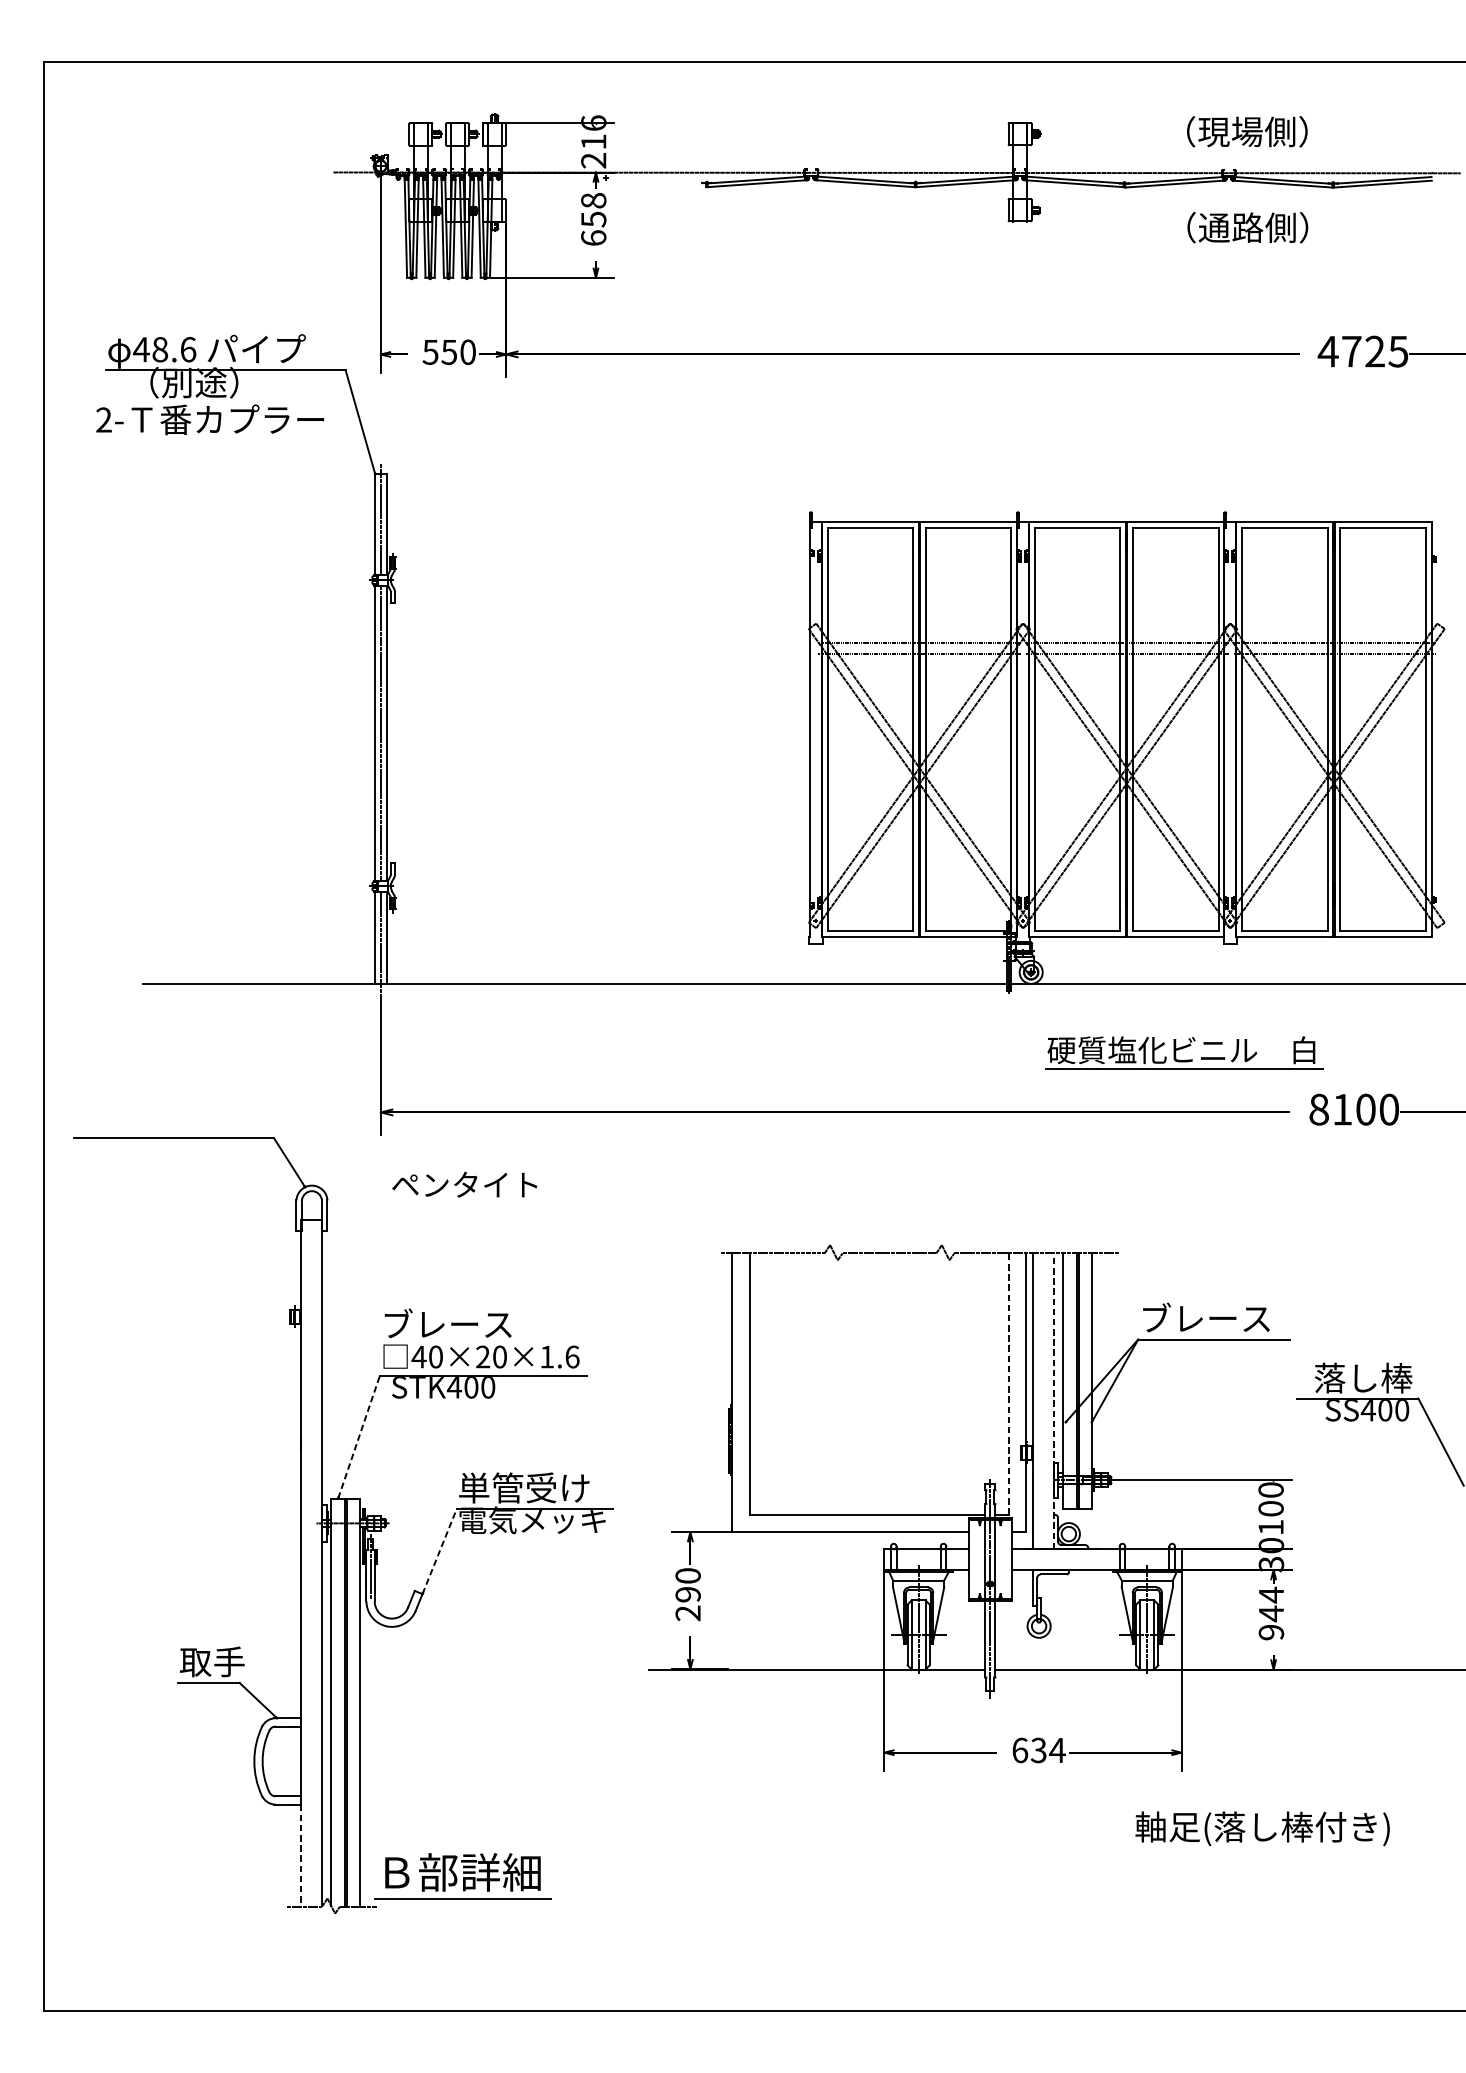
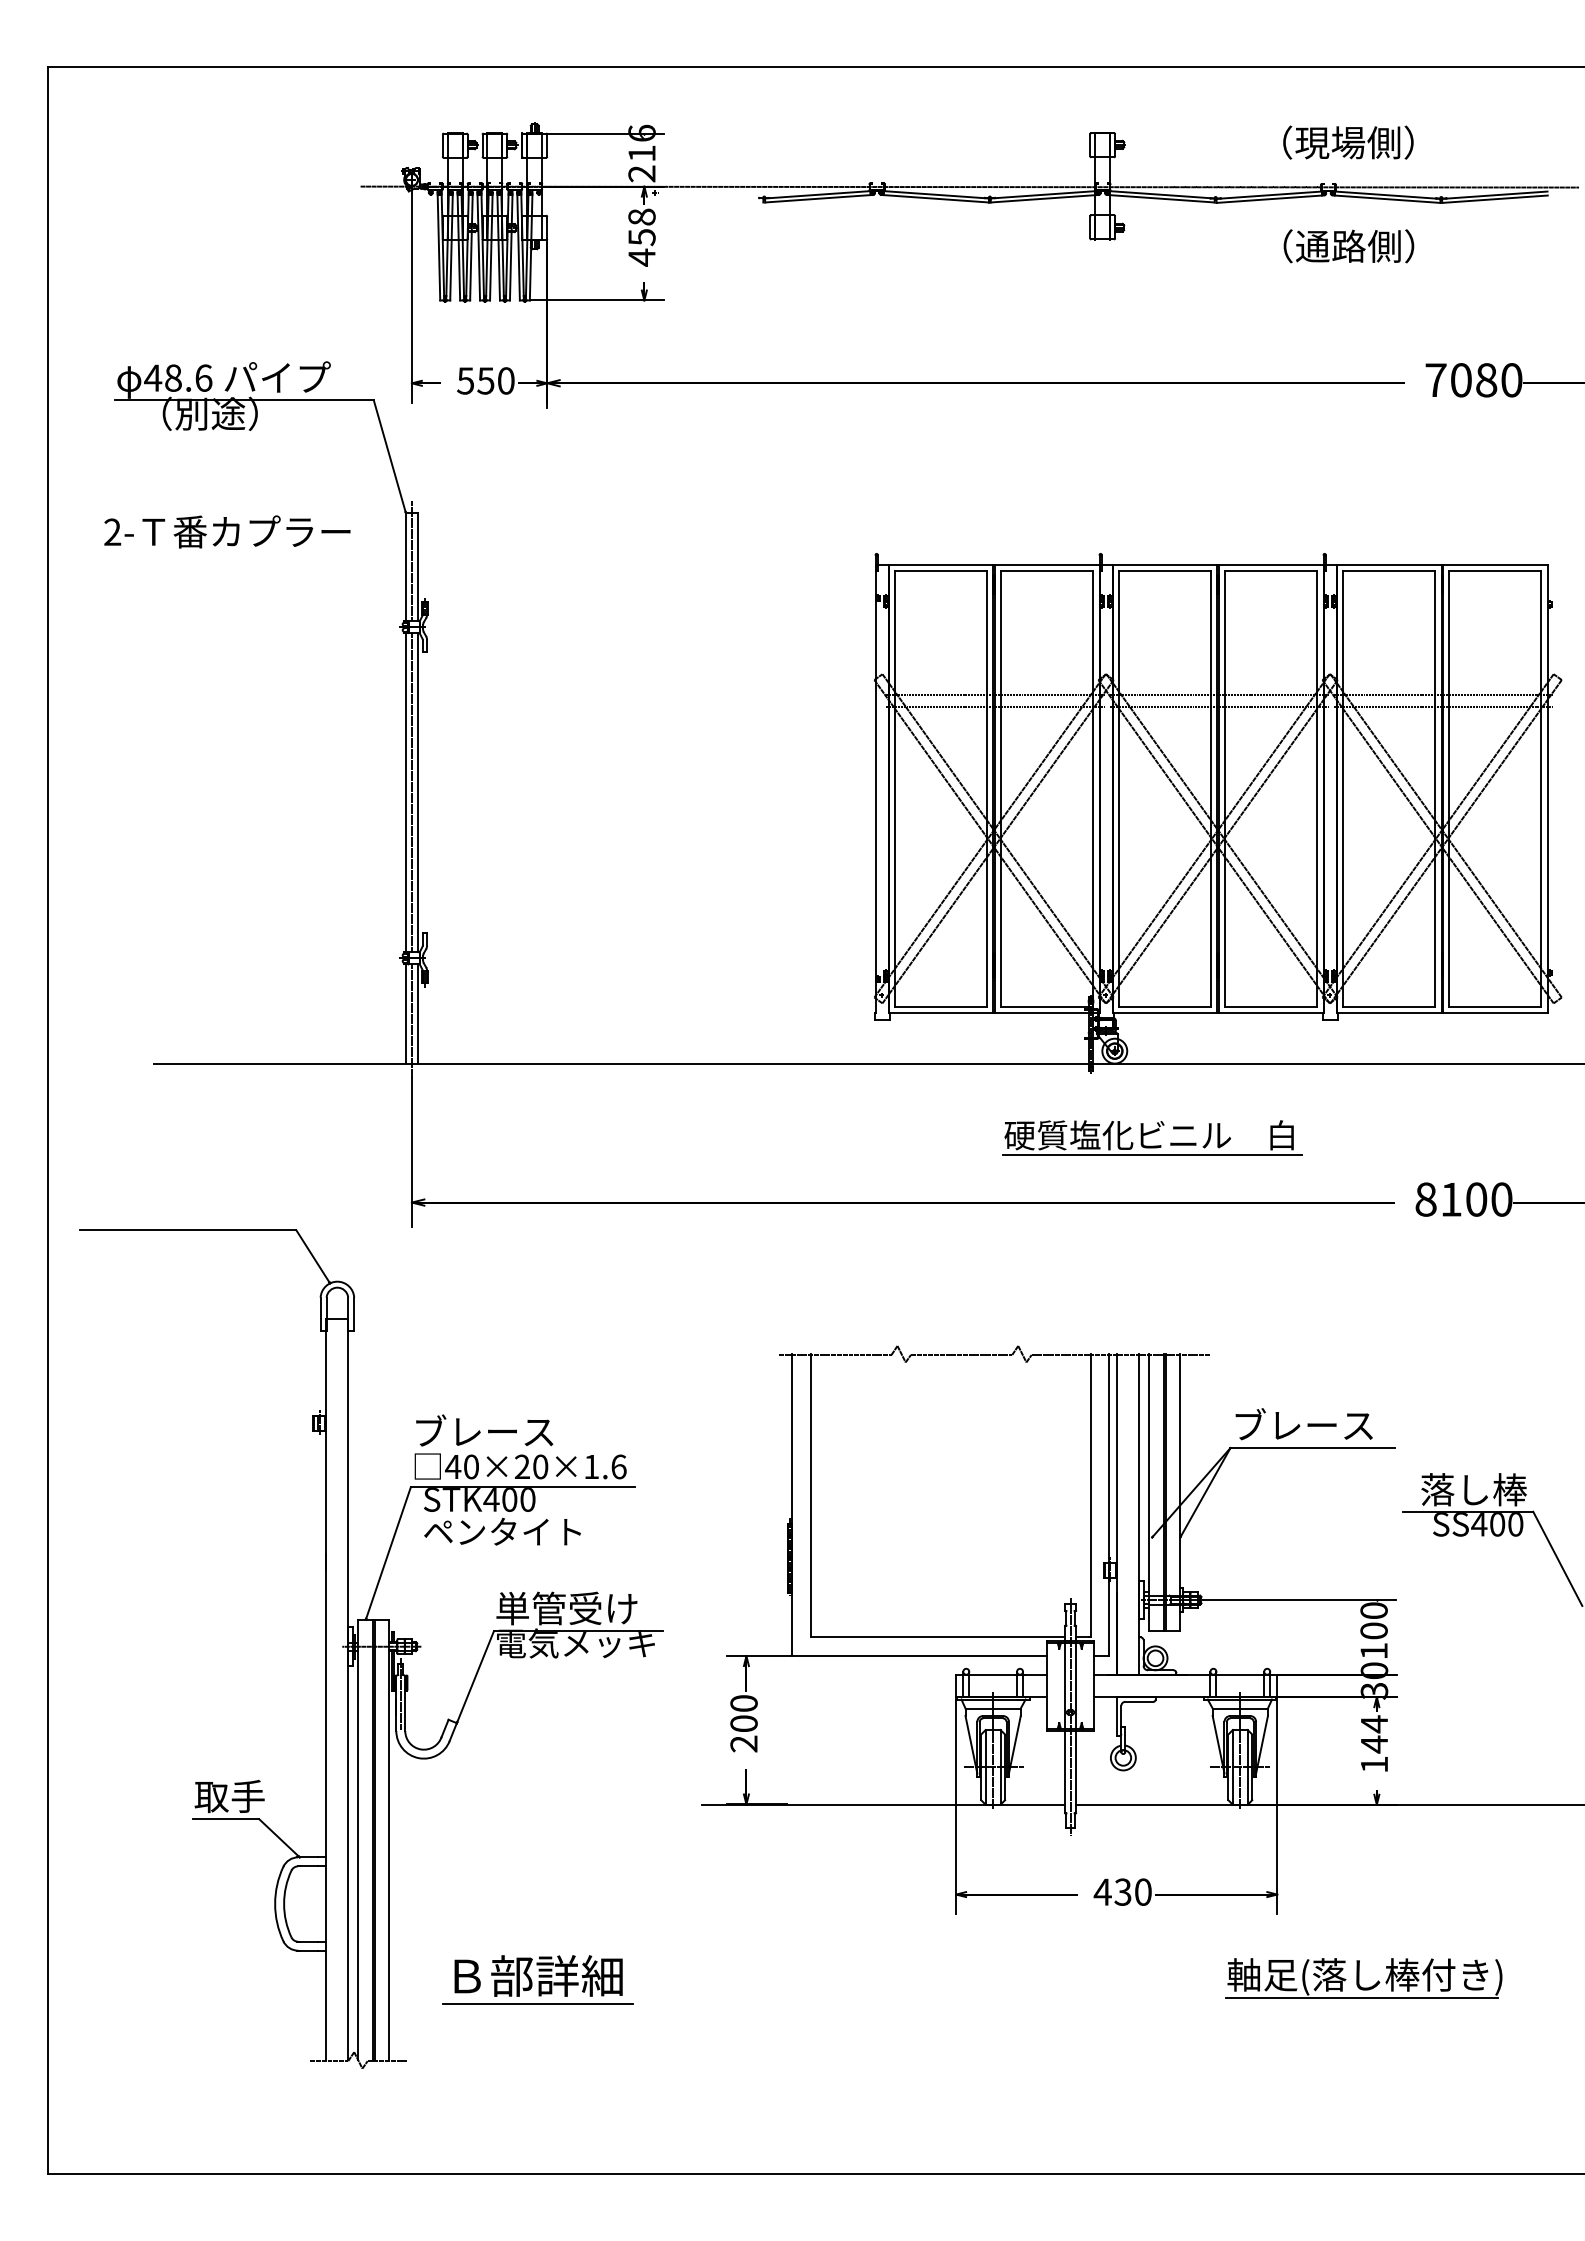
text: (593, 238) -> (641, 257), 658 -> 458
text: (1363, 351) -> (1473, 380), 4725 -> 7080
text: (210, 419) -> (227, 531), moved
part: (1184, 1052) -> (1152, 1137), moved
text: (464, 1184) -> (502, 1531), moved
line: (1008, 1383) -> (1090, 1495), dashed -> solid
line: (1054, 1400) -> (1139, 1513), dashed -> solid
line: (359, 1437) -> (388, 1553), dashed -> solid
line: (439, 1551) -> (475, 1677), dashed -> solid
text: (687, 1594) -> (743, 1723), 290 -> 200
text: (1271, 1632) -> (1374, 1764), 944 -> 144
text: (1038, 1749) -> (1122, 1891), 634 -> 430
line: (1259, 1847) -> (1361, 1997), added
line: (300, 1855) -> (325, 2005), dashed -> solid
part: (461, 1875) -> (537, 1979), moved

